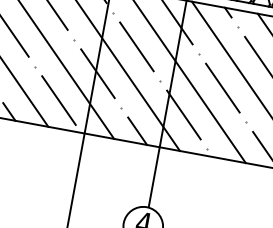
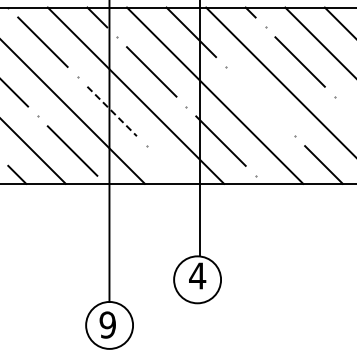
line: (98, 73) -> (112, 111), solid -> dashed
line: (222, 88) -> (260, 101), removed
line: (137, 130) -> (170, 169), removed

